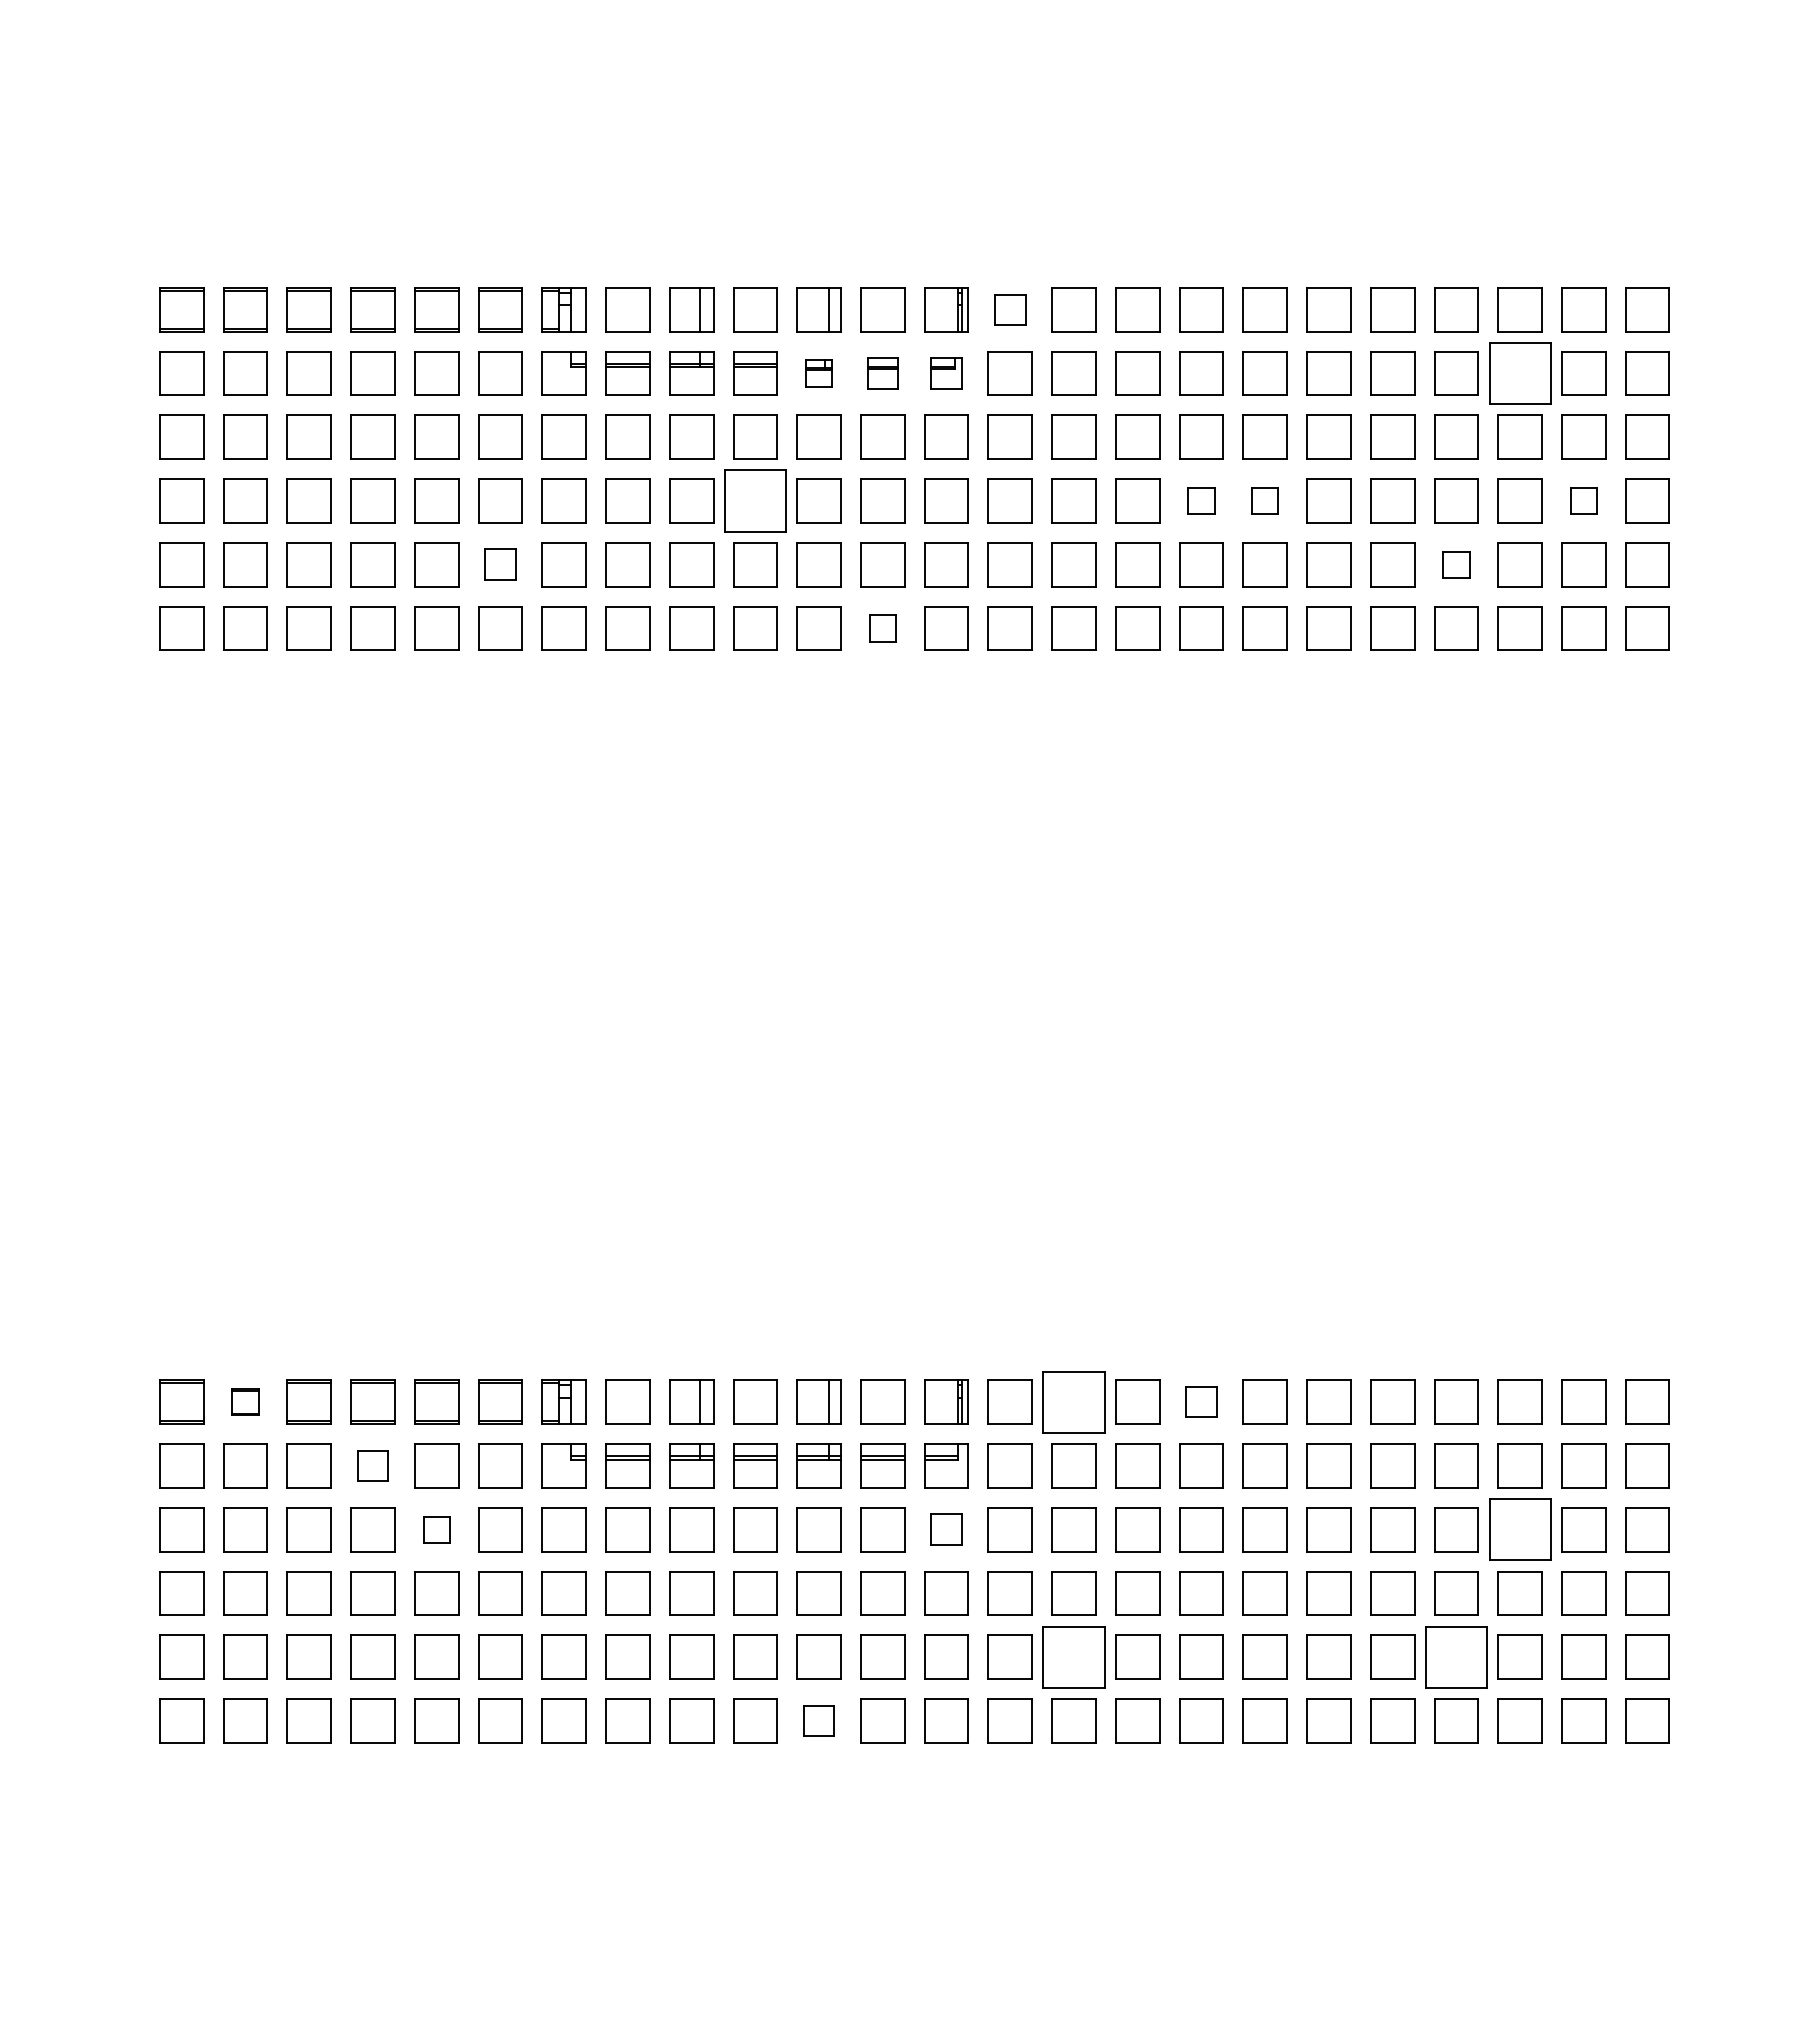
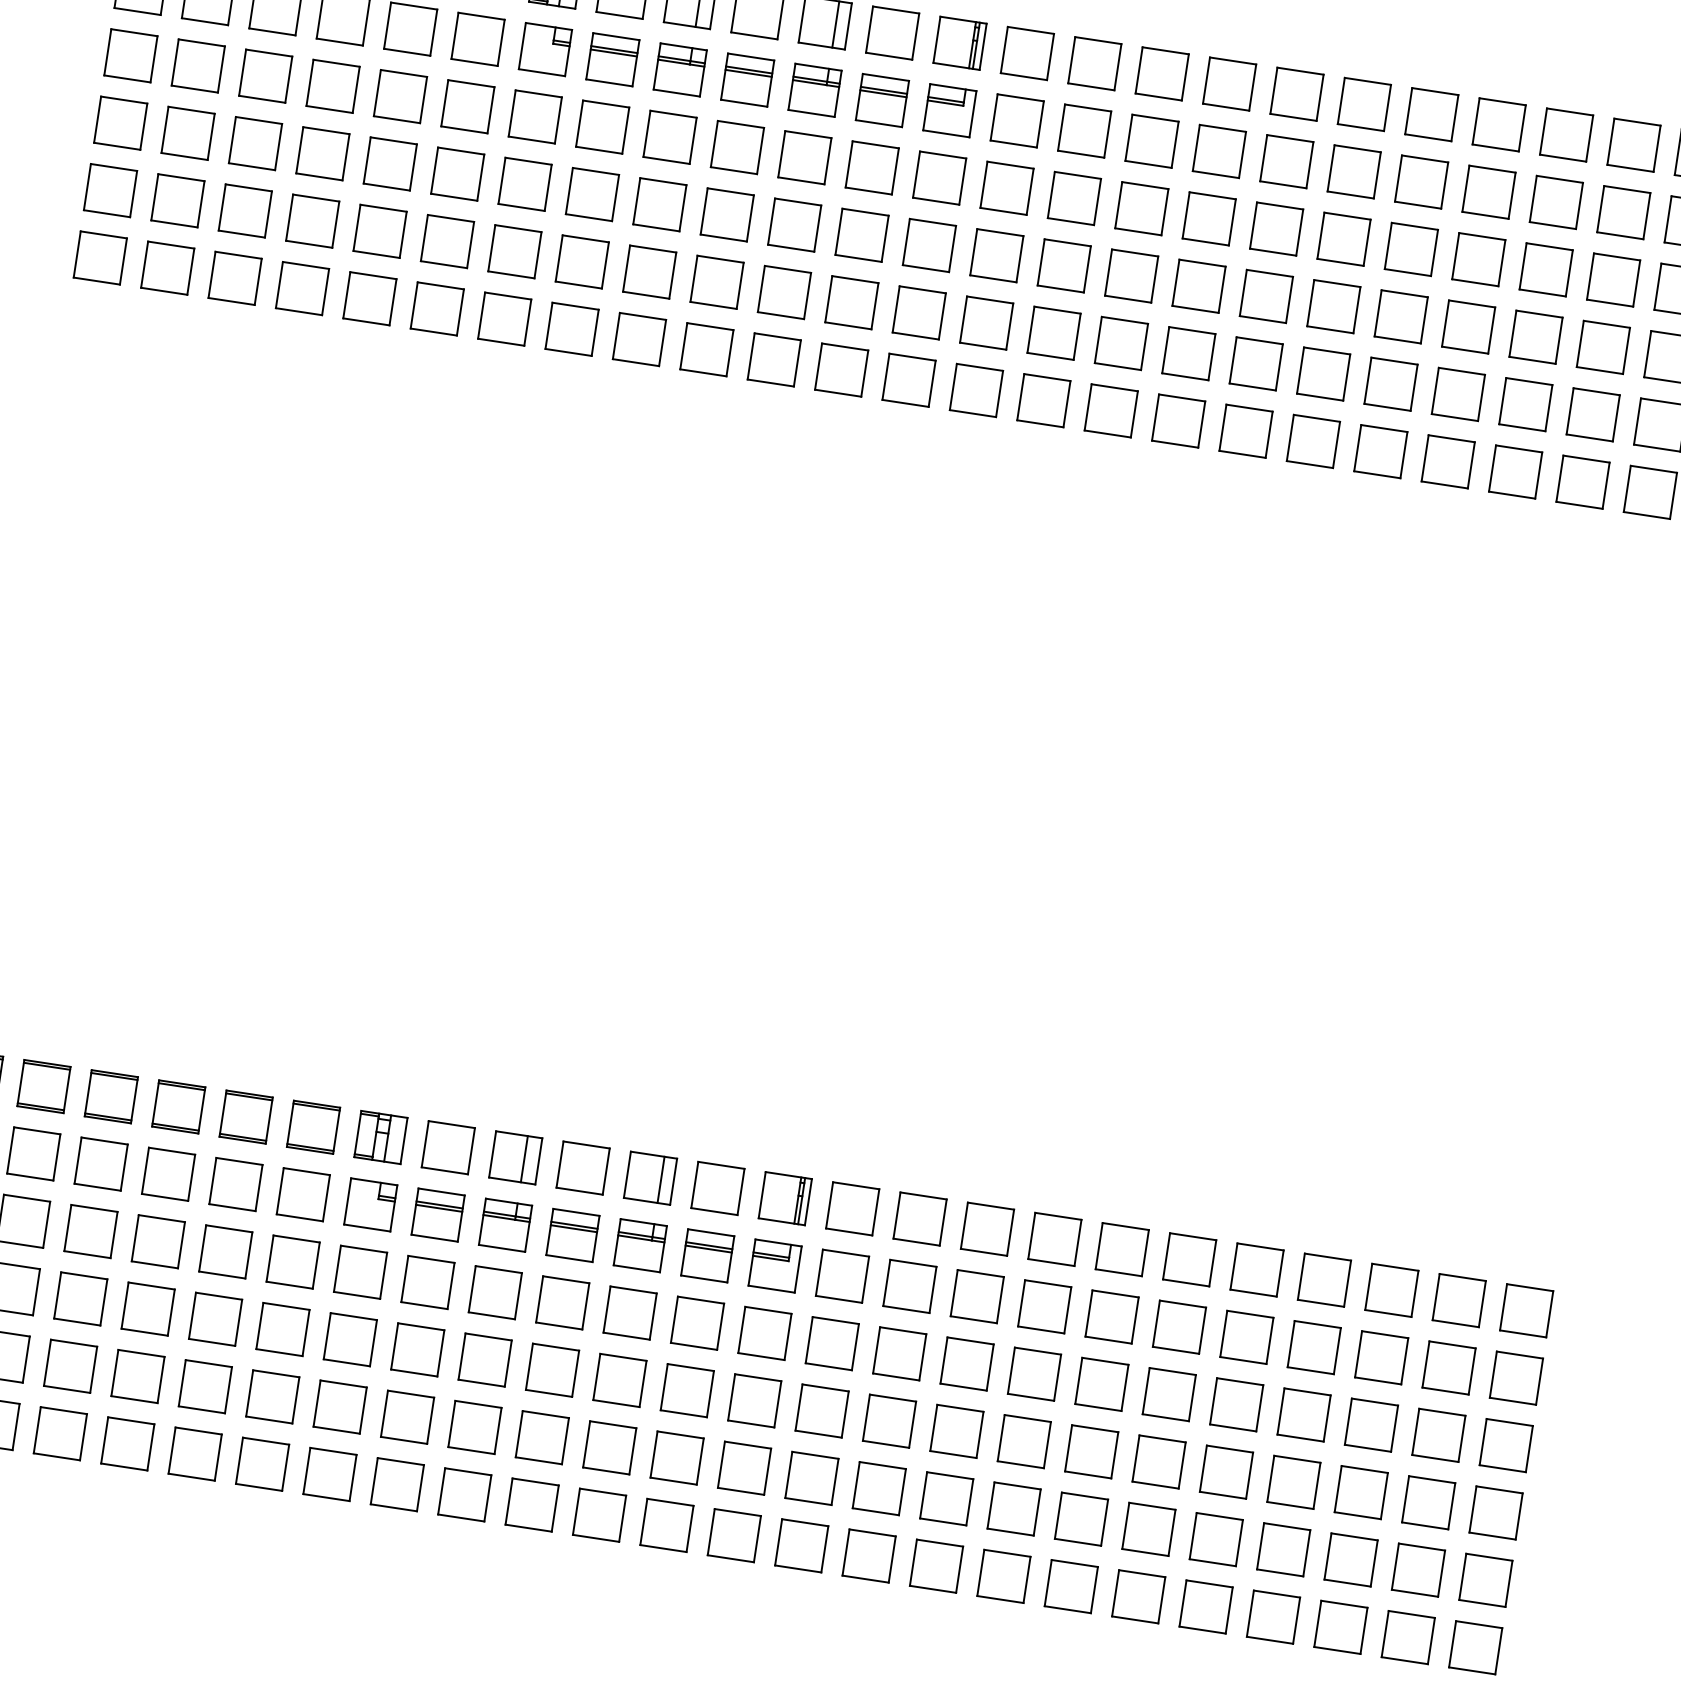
part: (1009, 309) -> (1026, 53), size x1.43
part: (818, 373) -> (814, 90), size x1.67
part: (882, 373) -> (882, 100), size x1.43
part: (946, 373) -> (949, 110), size x1.43
part: (1519, 373) -> (1555, 202), size x0.71
part: (755, 500) -> (727, 214), size x0.71
part: (1201, 500) -> (1199, 285), size x1.67
part: (1264, 500) -> (1265, 295), size x1.67
part: (1583, 500) -> (1603, 346), size x1.67
part: (500, 564) -> (447, 241), size x1.43
part: (1456, 564) -> (1458, 394), size x1.67
part: (882, 628) -> (841, 370), size x1.67
part: (245, 1401) -> (43, 1085), size x1.67
part: (1073, 1401) -> (919, 1218), size x0.71
part: (1201, 1401) -> (1055, 1238), size x1.43
part: (372, 1465) -> (168, 1173), size x1.43
part: (436, 1529) -> (225, 1251), size x1.67
part: (946, 1529) -> (764, 1333), size x1.43
part: (1519, 1529) -> (1370, 1424), size x0.71
part: (1073, 1656) -> (878, 1487), size x0.71
part: (1456, 1656) -> (1283, 1549), size x0.71
part: (818, 1720) -> (598, 1514), size x1.43

